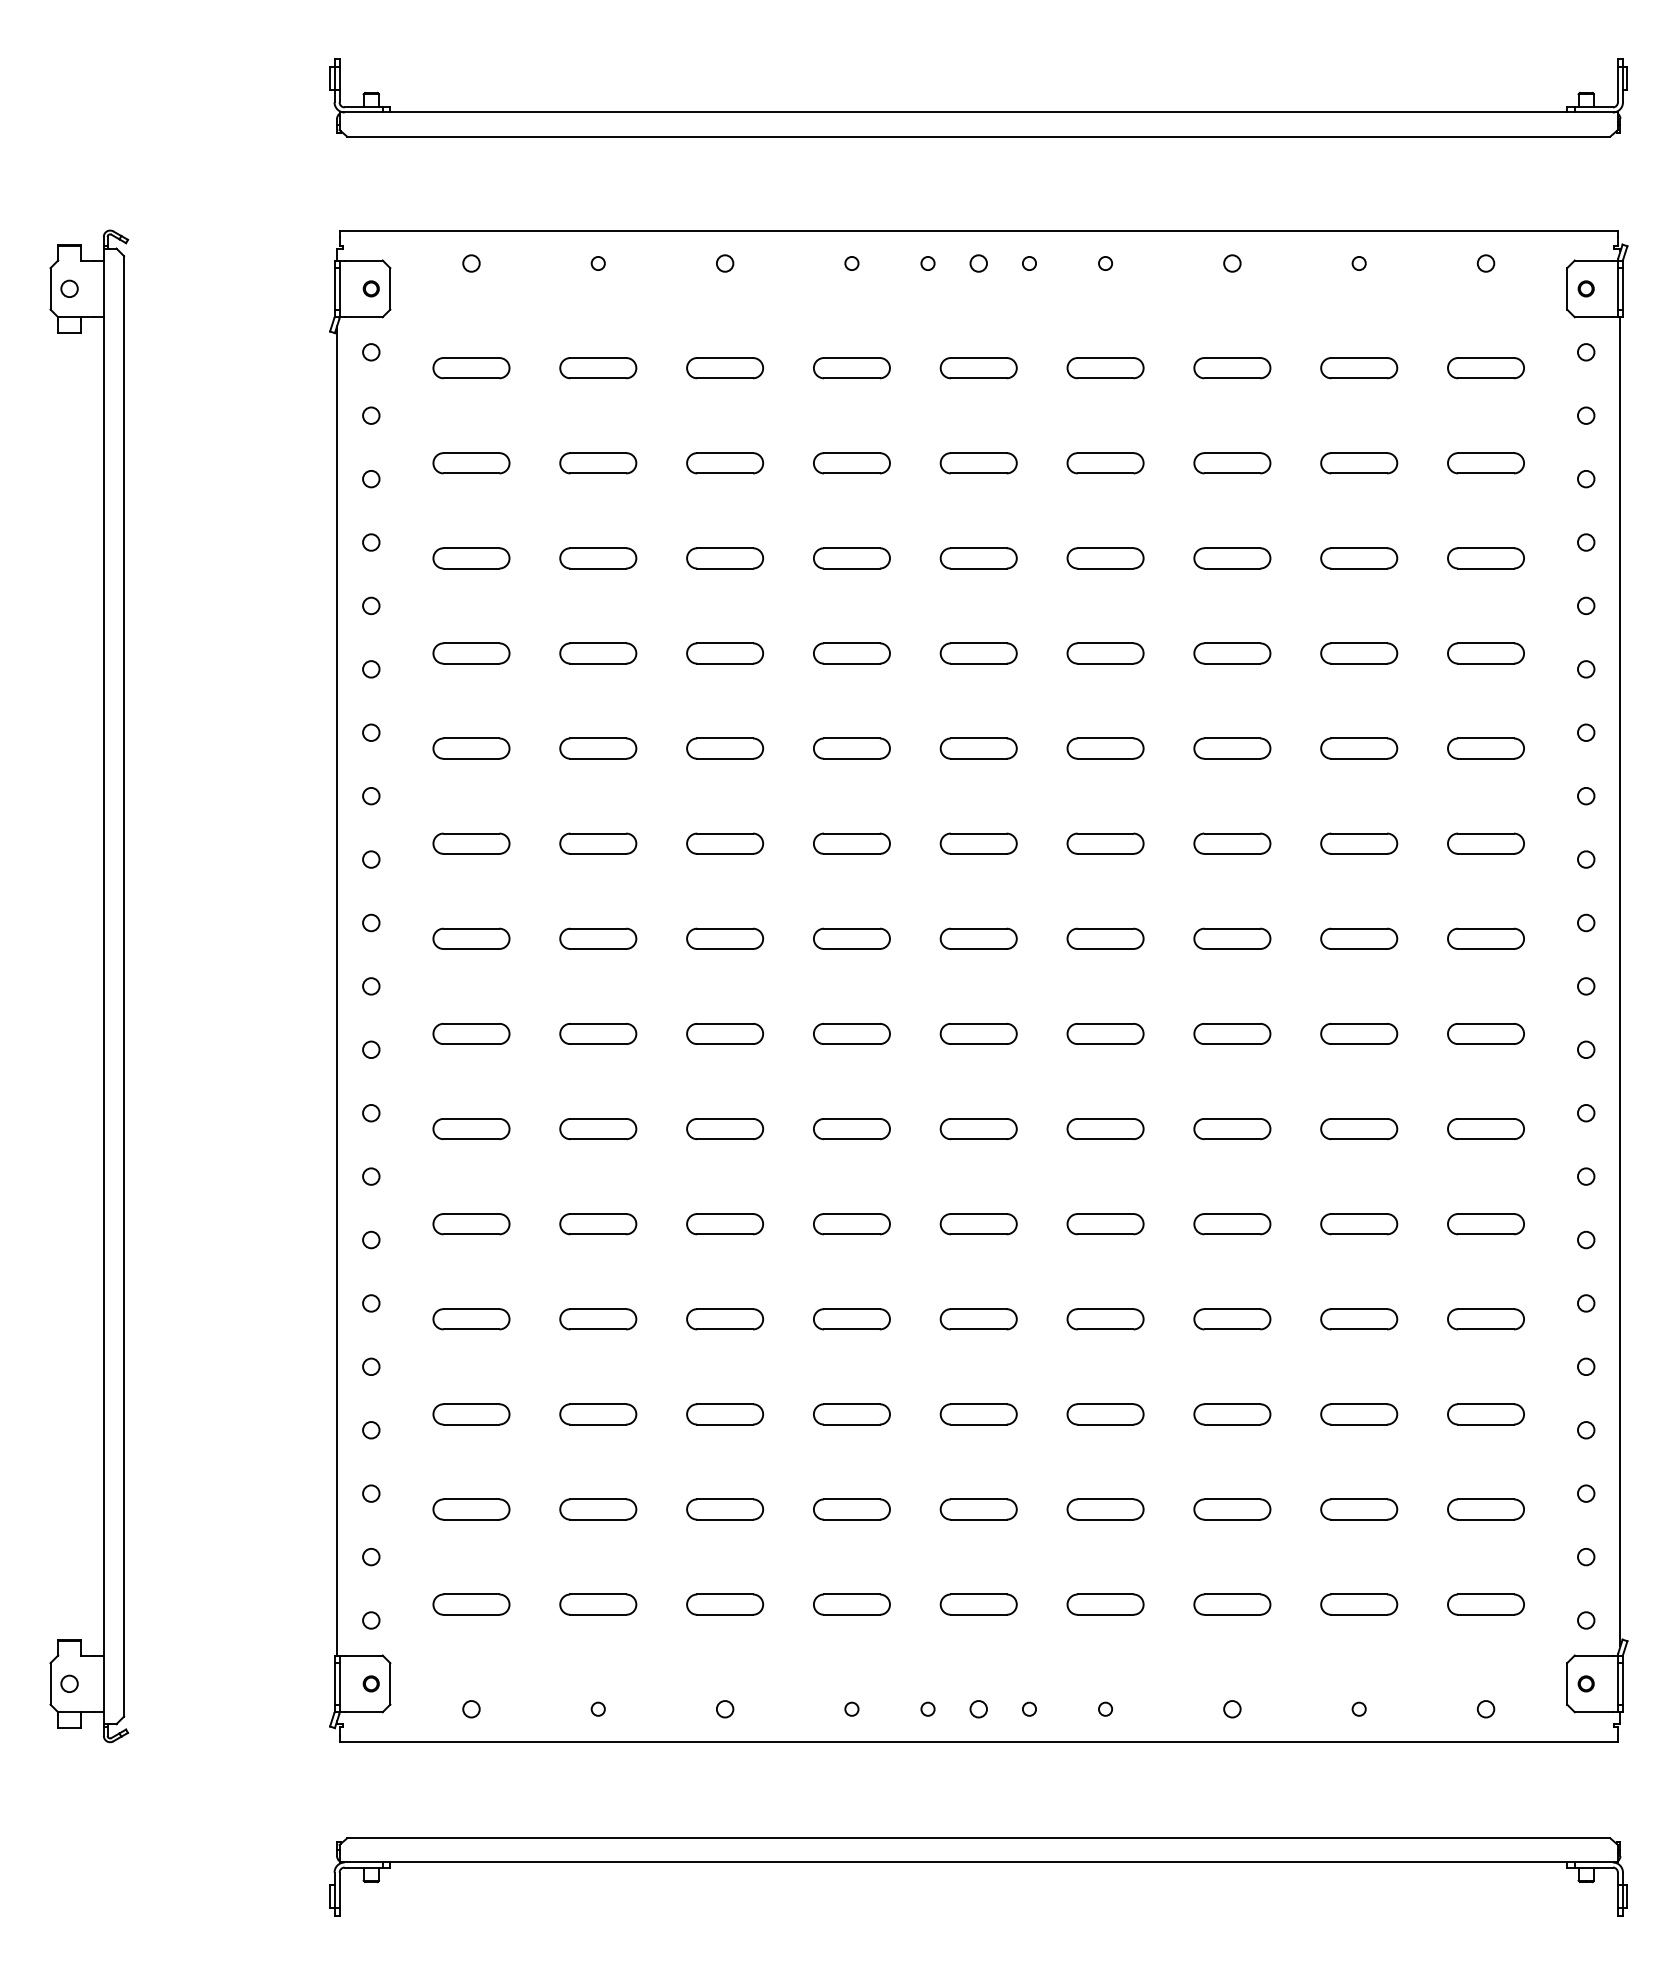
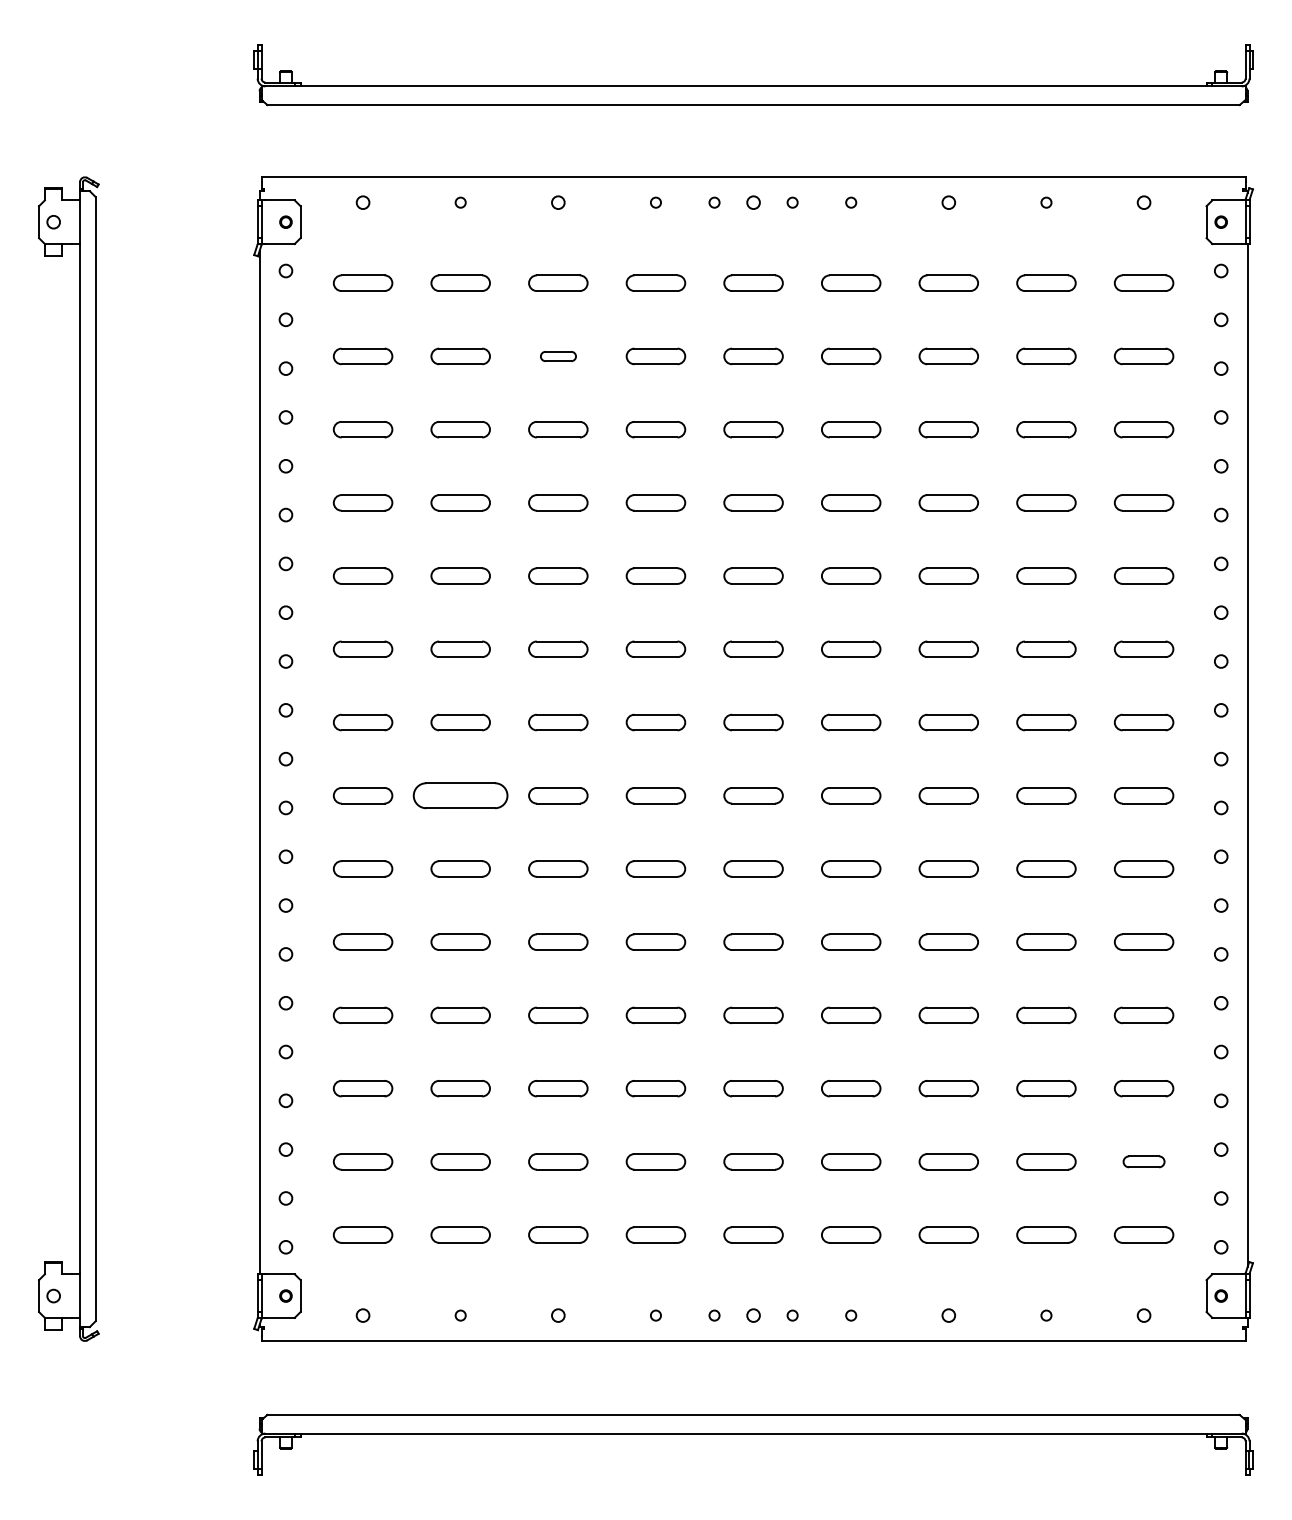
part: (725, 463) -> (558, 356), size x0.6
part: (598, 1033) -> (460, 795), size x1.6
part: (1485, 1509) -> (1143, 1161), size x0.7

